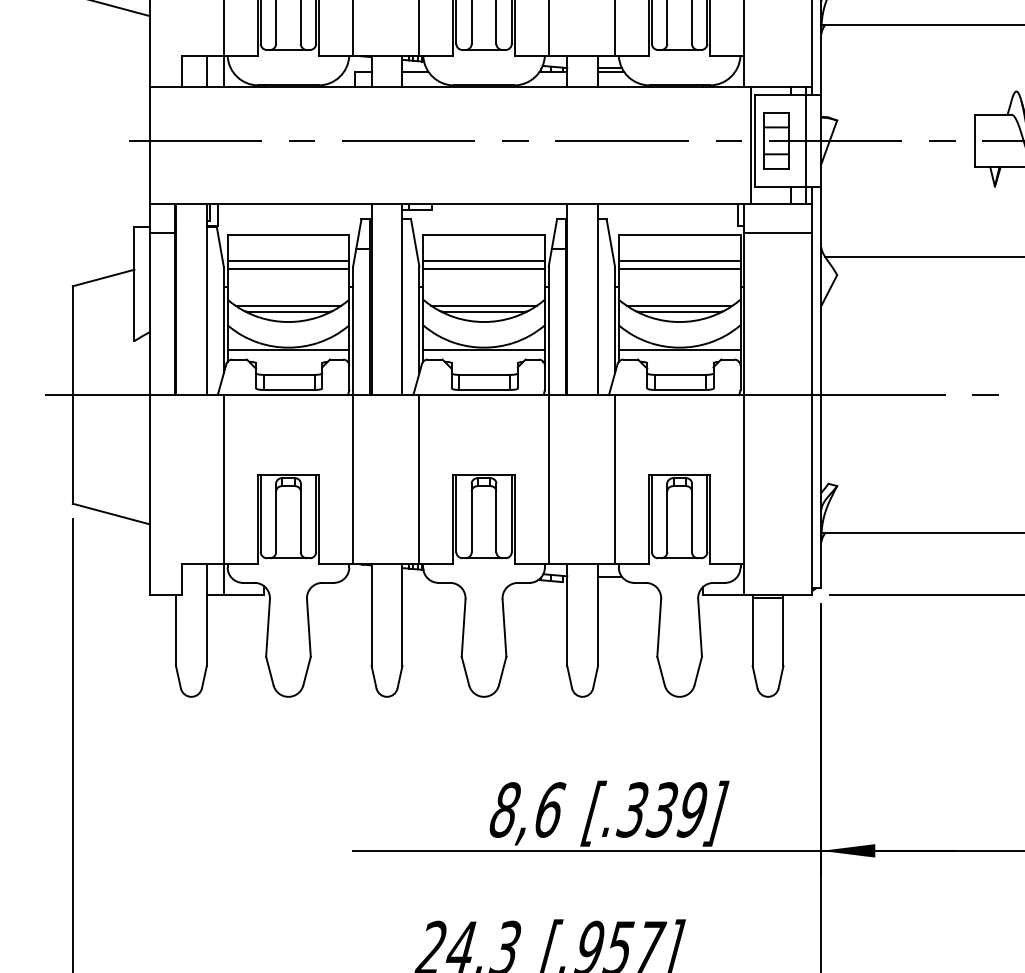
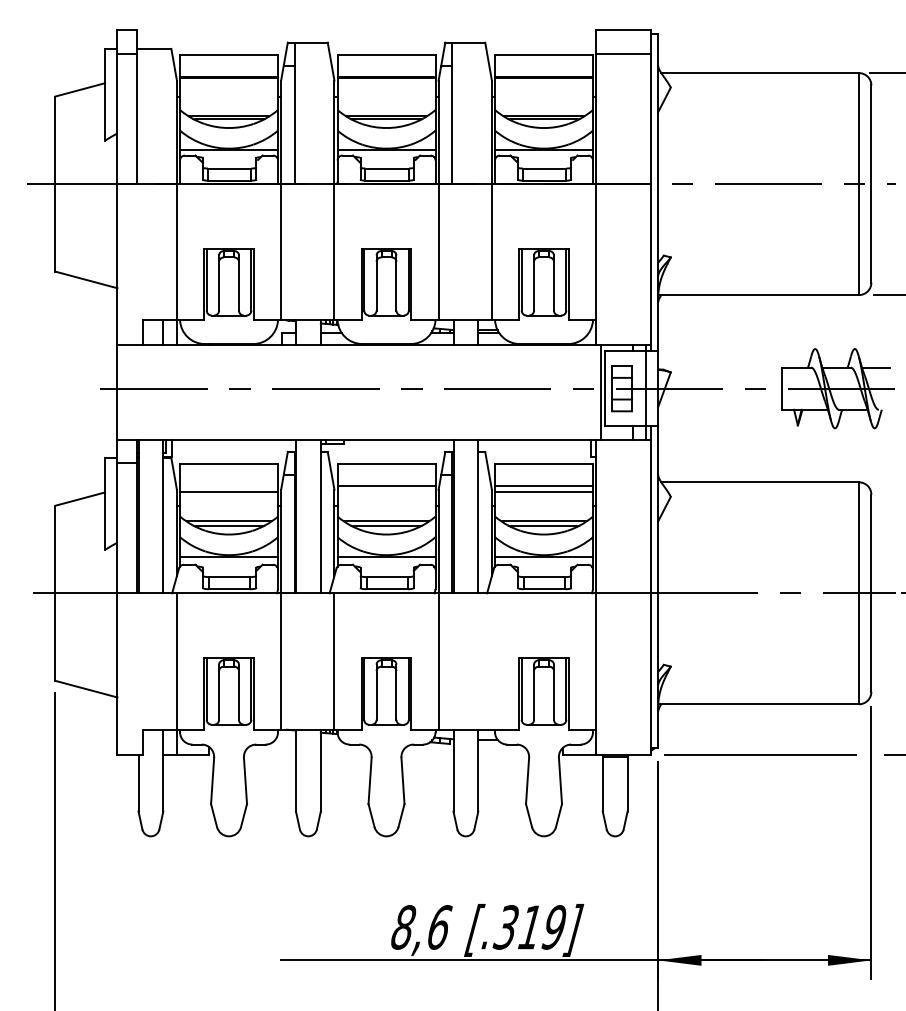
line: (778, 233) -> (623, 463), removed
line: (289, 261) -> (229, 485), removed
line: (484, 268) -> (386, 491), removed
line: (614, 479) -> (491, 661), removed
text: (661, 810) -> (529, 927), [.339] -> [.319]

